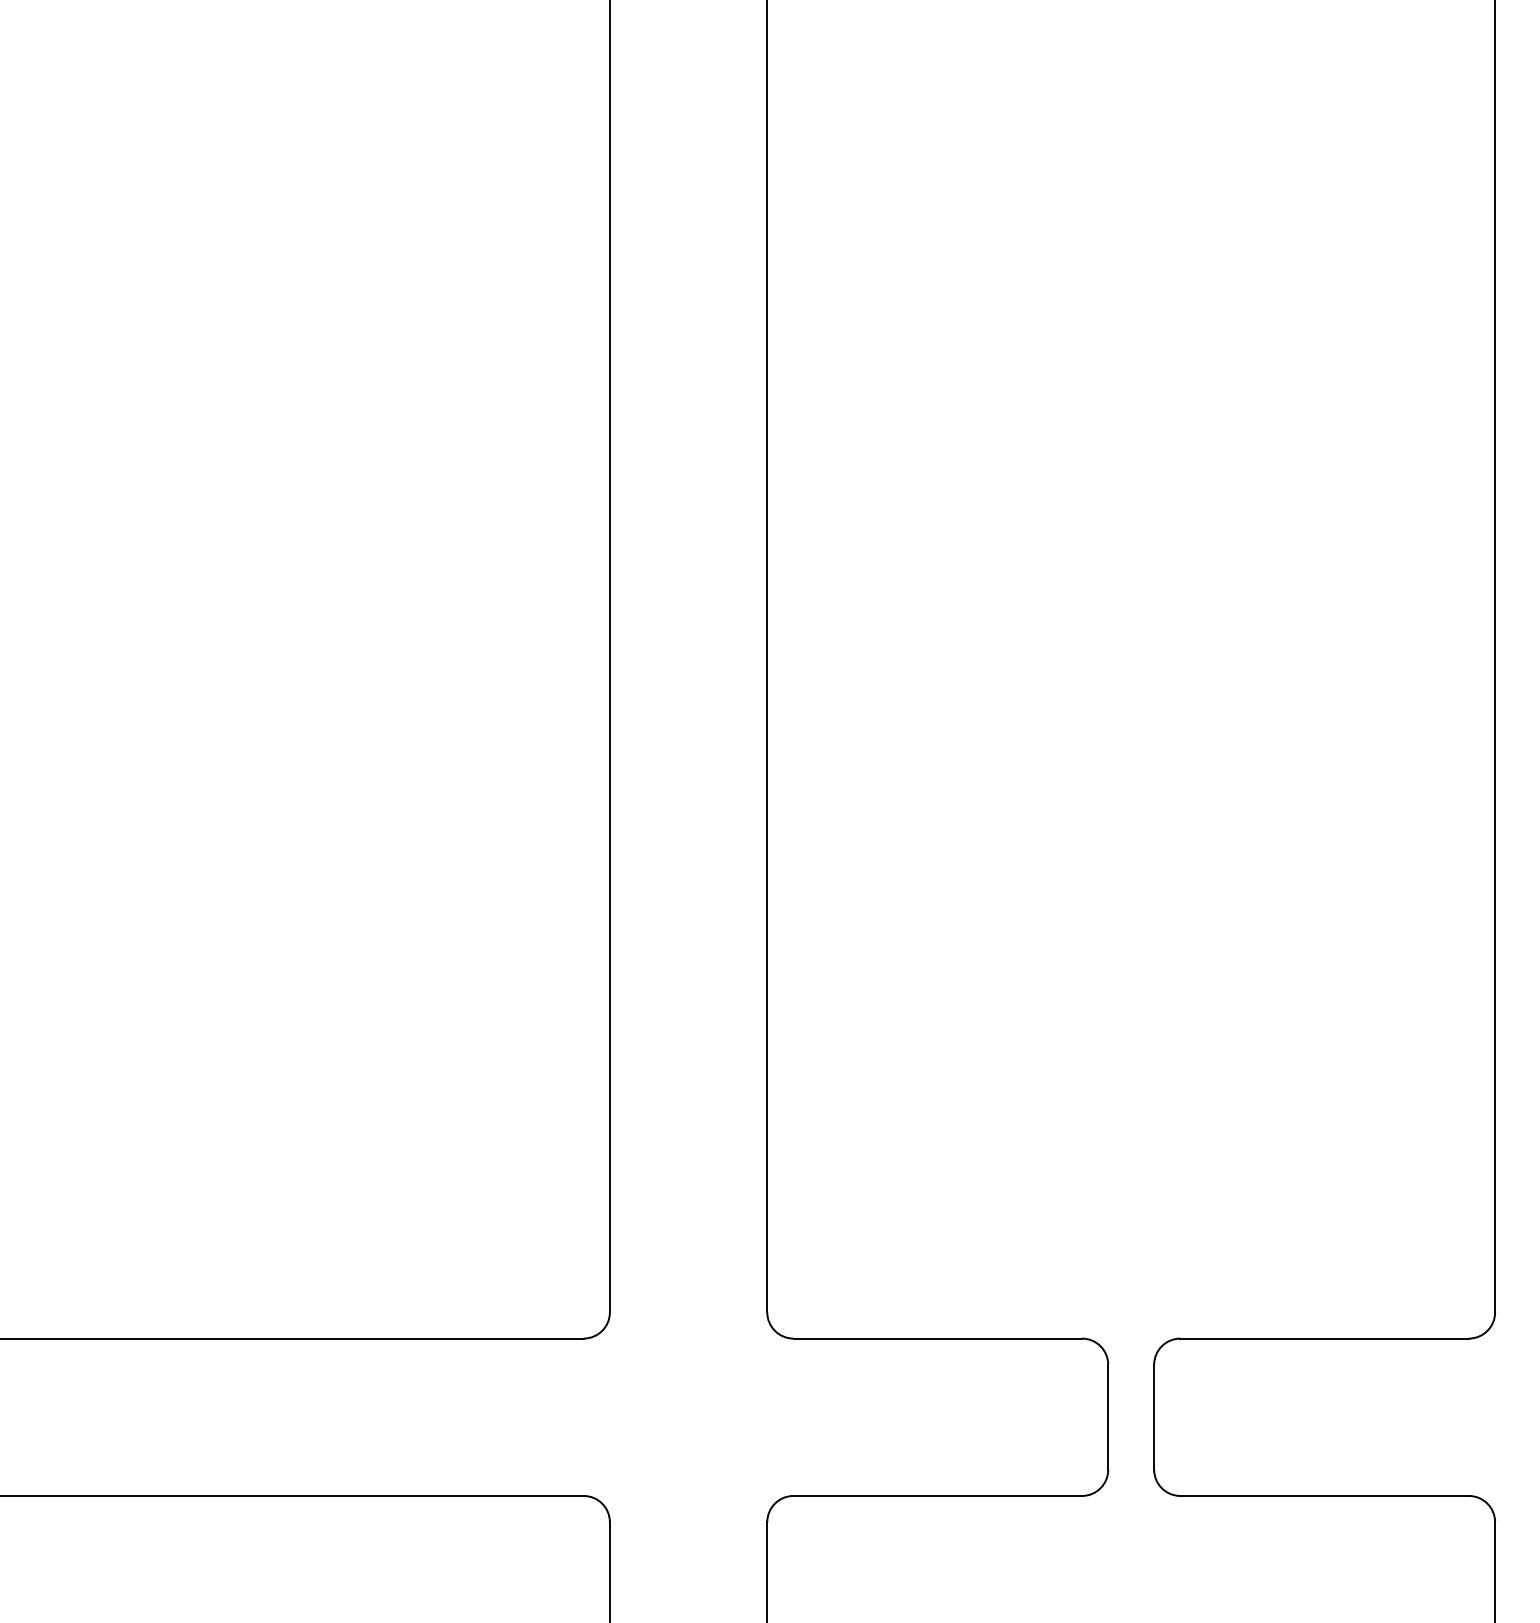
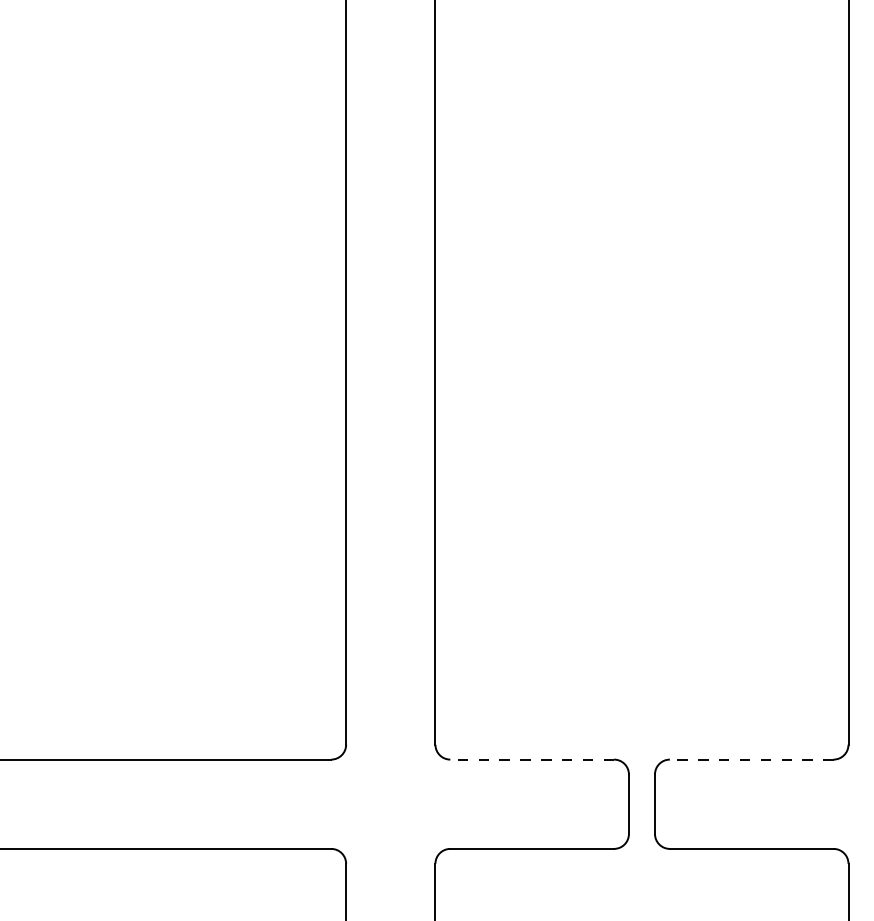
line: (938, 1338) -> (532, 759), solid -> dashed
line: (1324, 1338) -> (751, 759), solid -> dashed

